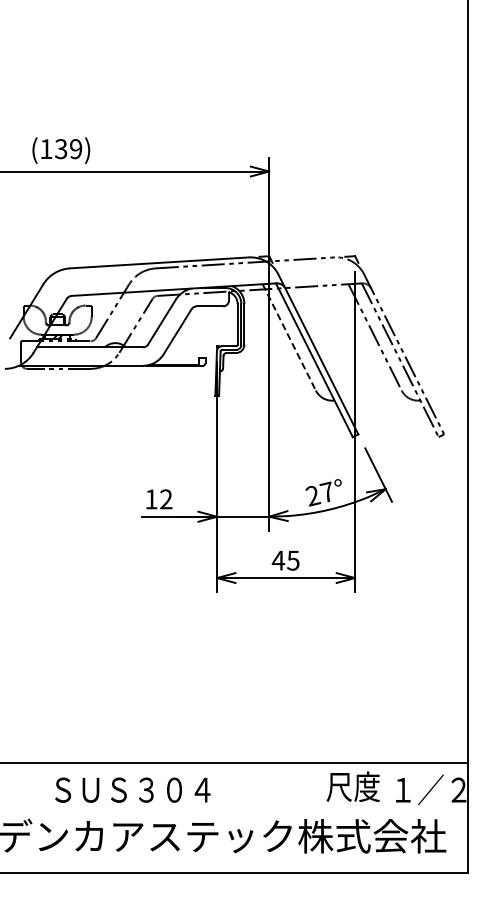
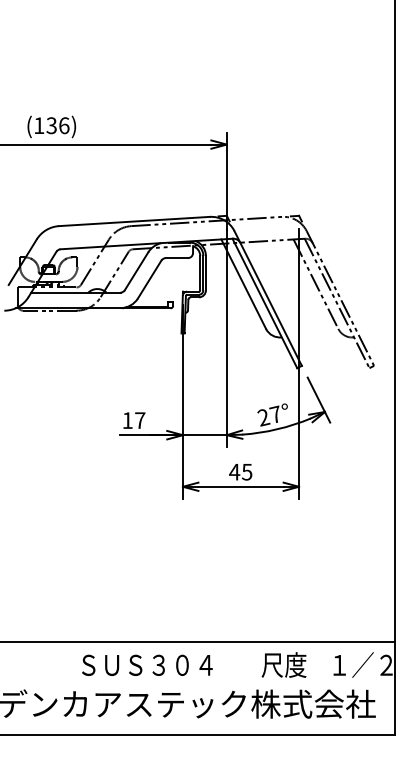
text: (76, 149) -> (64, 126), (139) -> (136)
line: (289, 337) -> (243, 284), dashed -> solid
text: (166, 499) -> (140, 420), 12 -> 17
text: (352, 786) -> (283, 664), moved
text: (132, 789) -> (147, 664), moved

